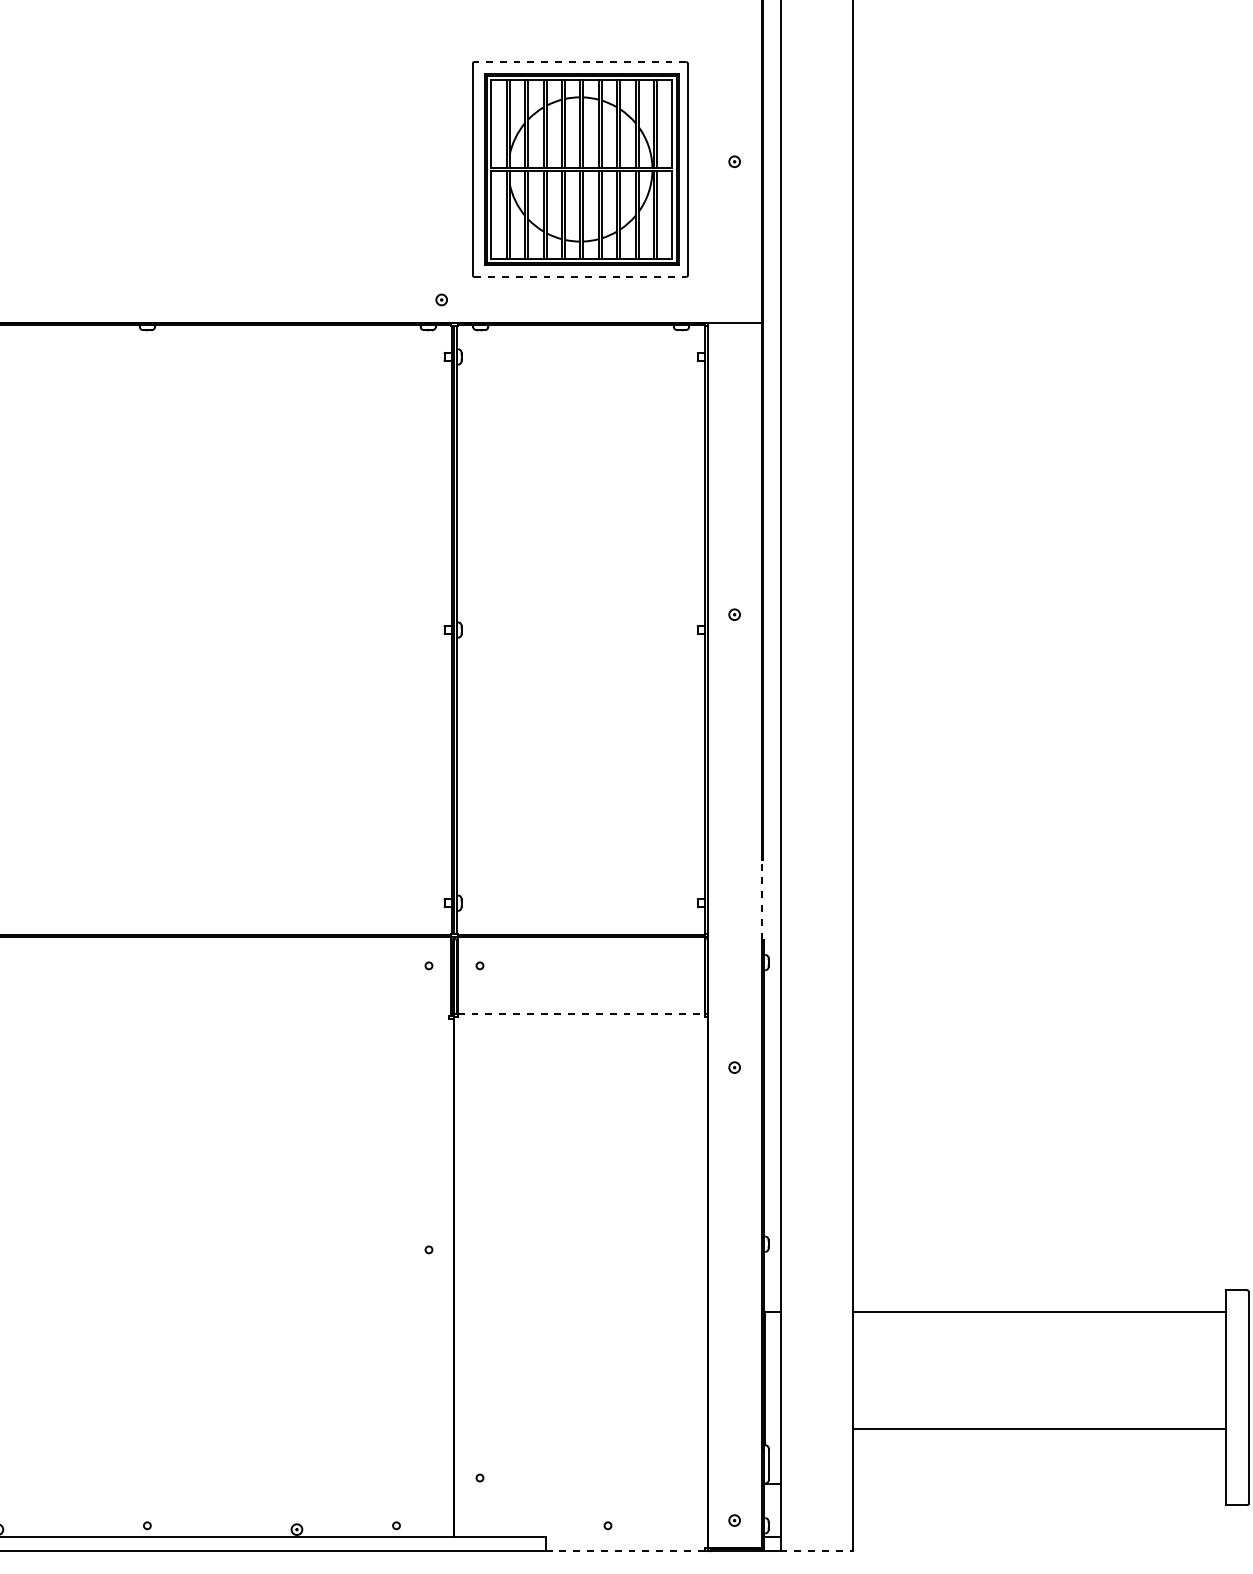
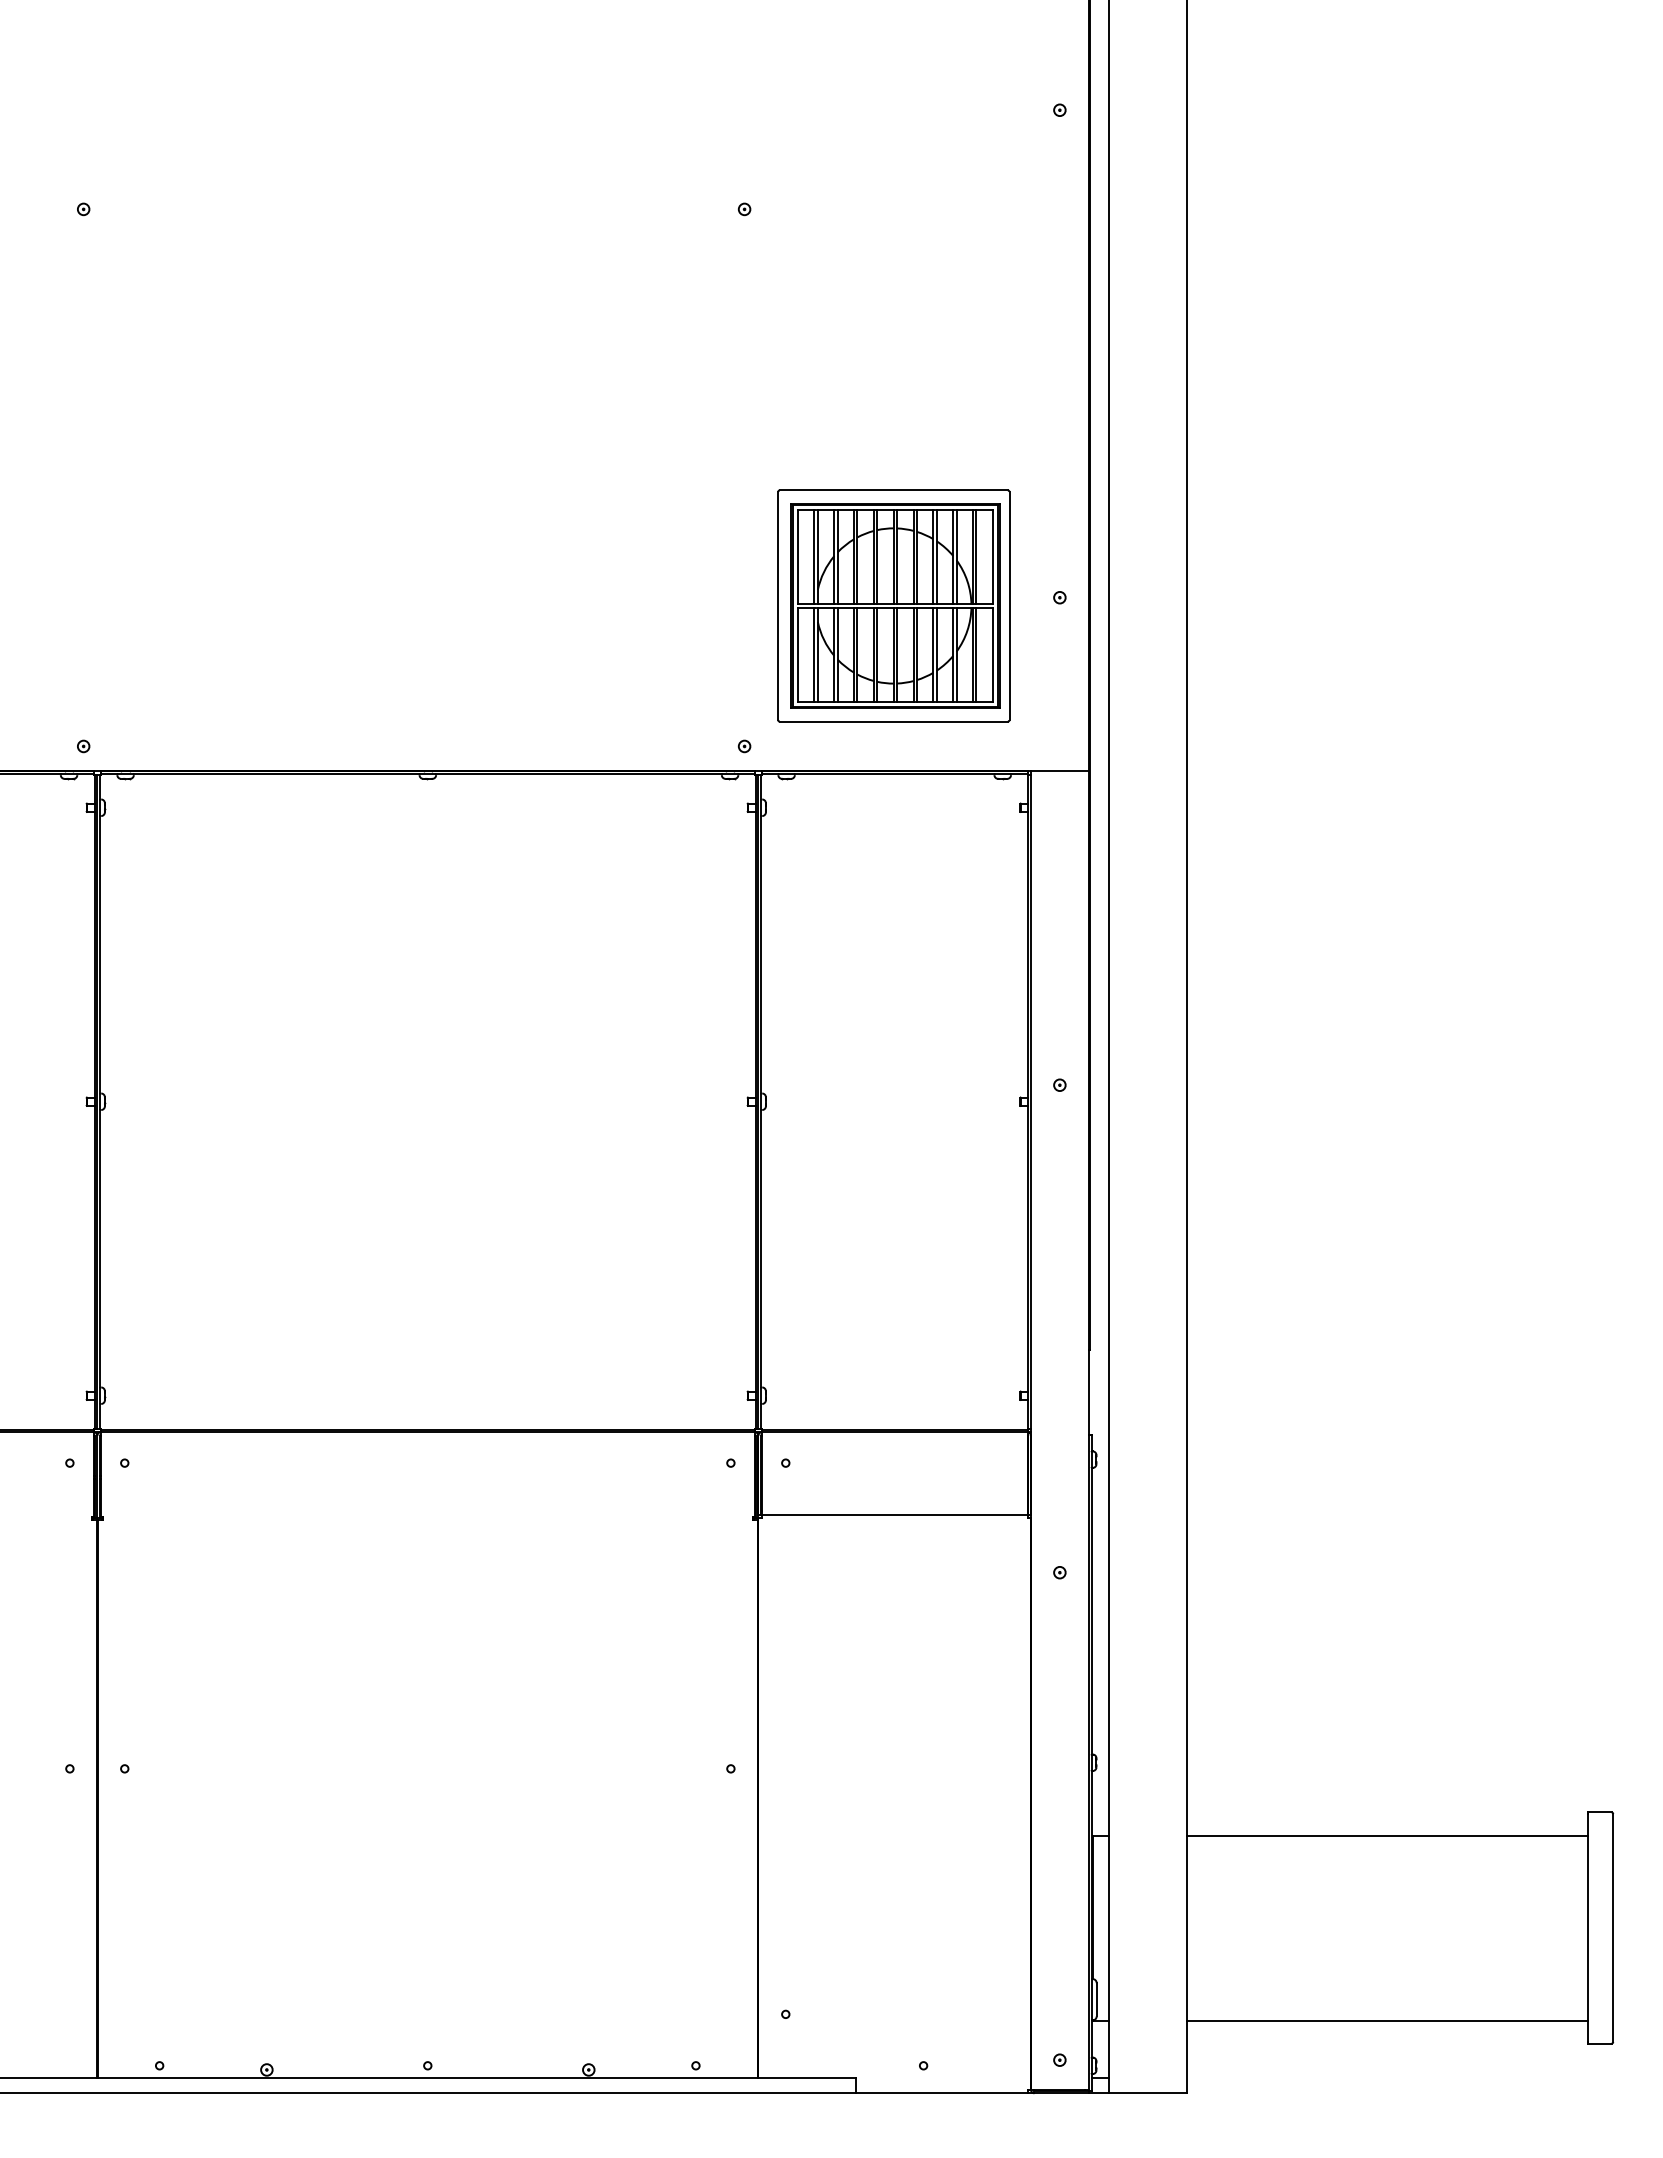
line: (580, 62) -> (893, 490), dashed -> solid
line: (580, 276) -> (893, 721), dashed -> solid
line: (761, 900) -> (1088, 1392), dashed -> solid
line: (580, 1013) -> (894, 1514), dashed -> solid
line: (1039, 1428) -> (1387, 2020), moved
line: (624, 1551) -> (941, 2093), dashed -> solid
line: (816, 1551) -> (1148, 2093), dashed -> solid

